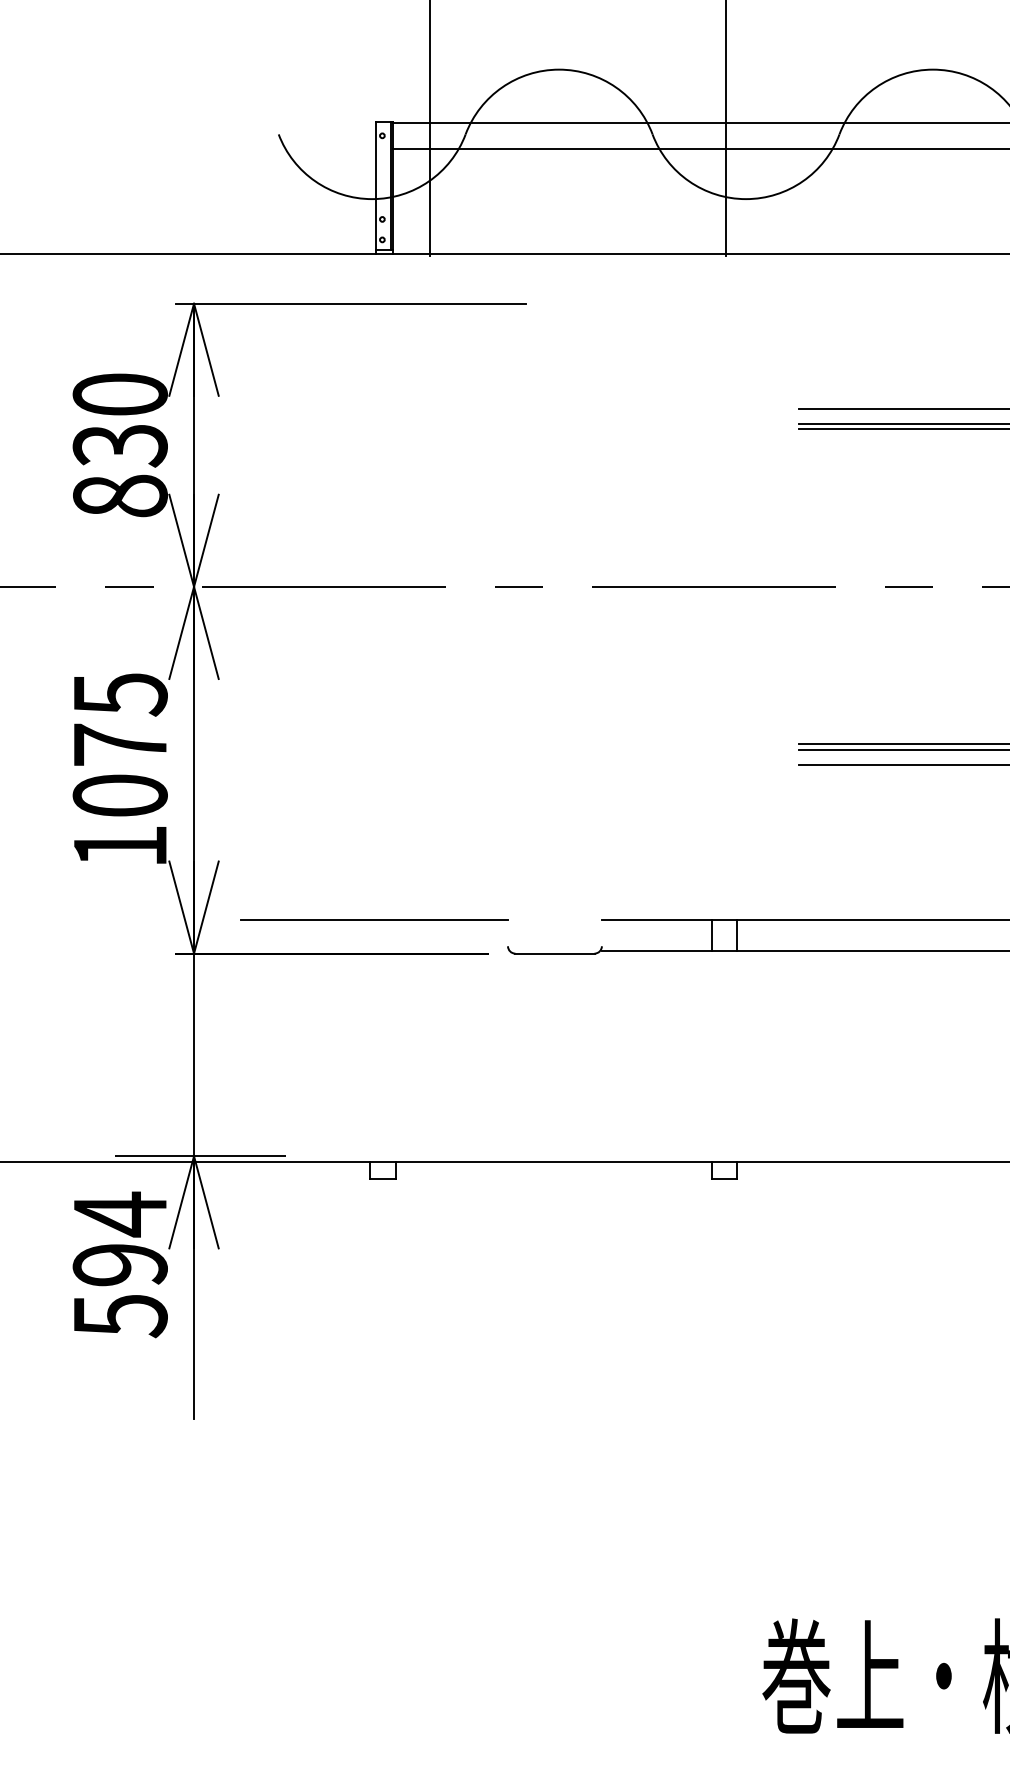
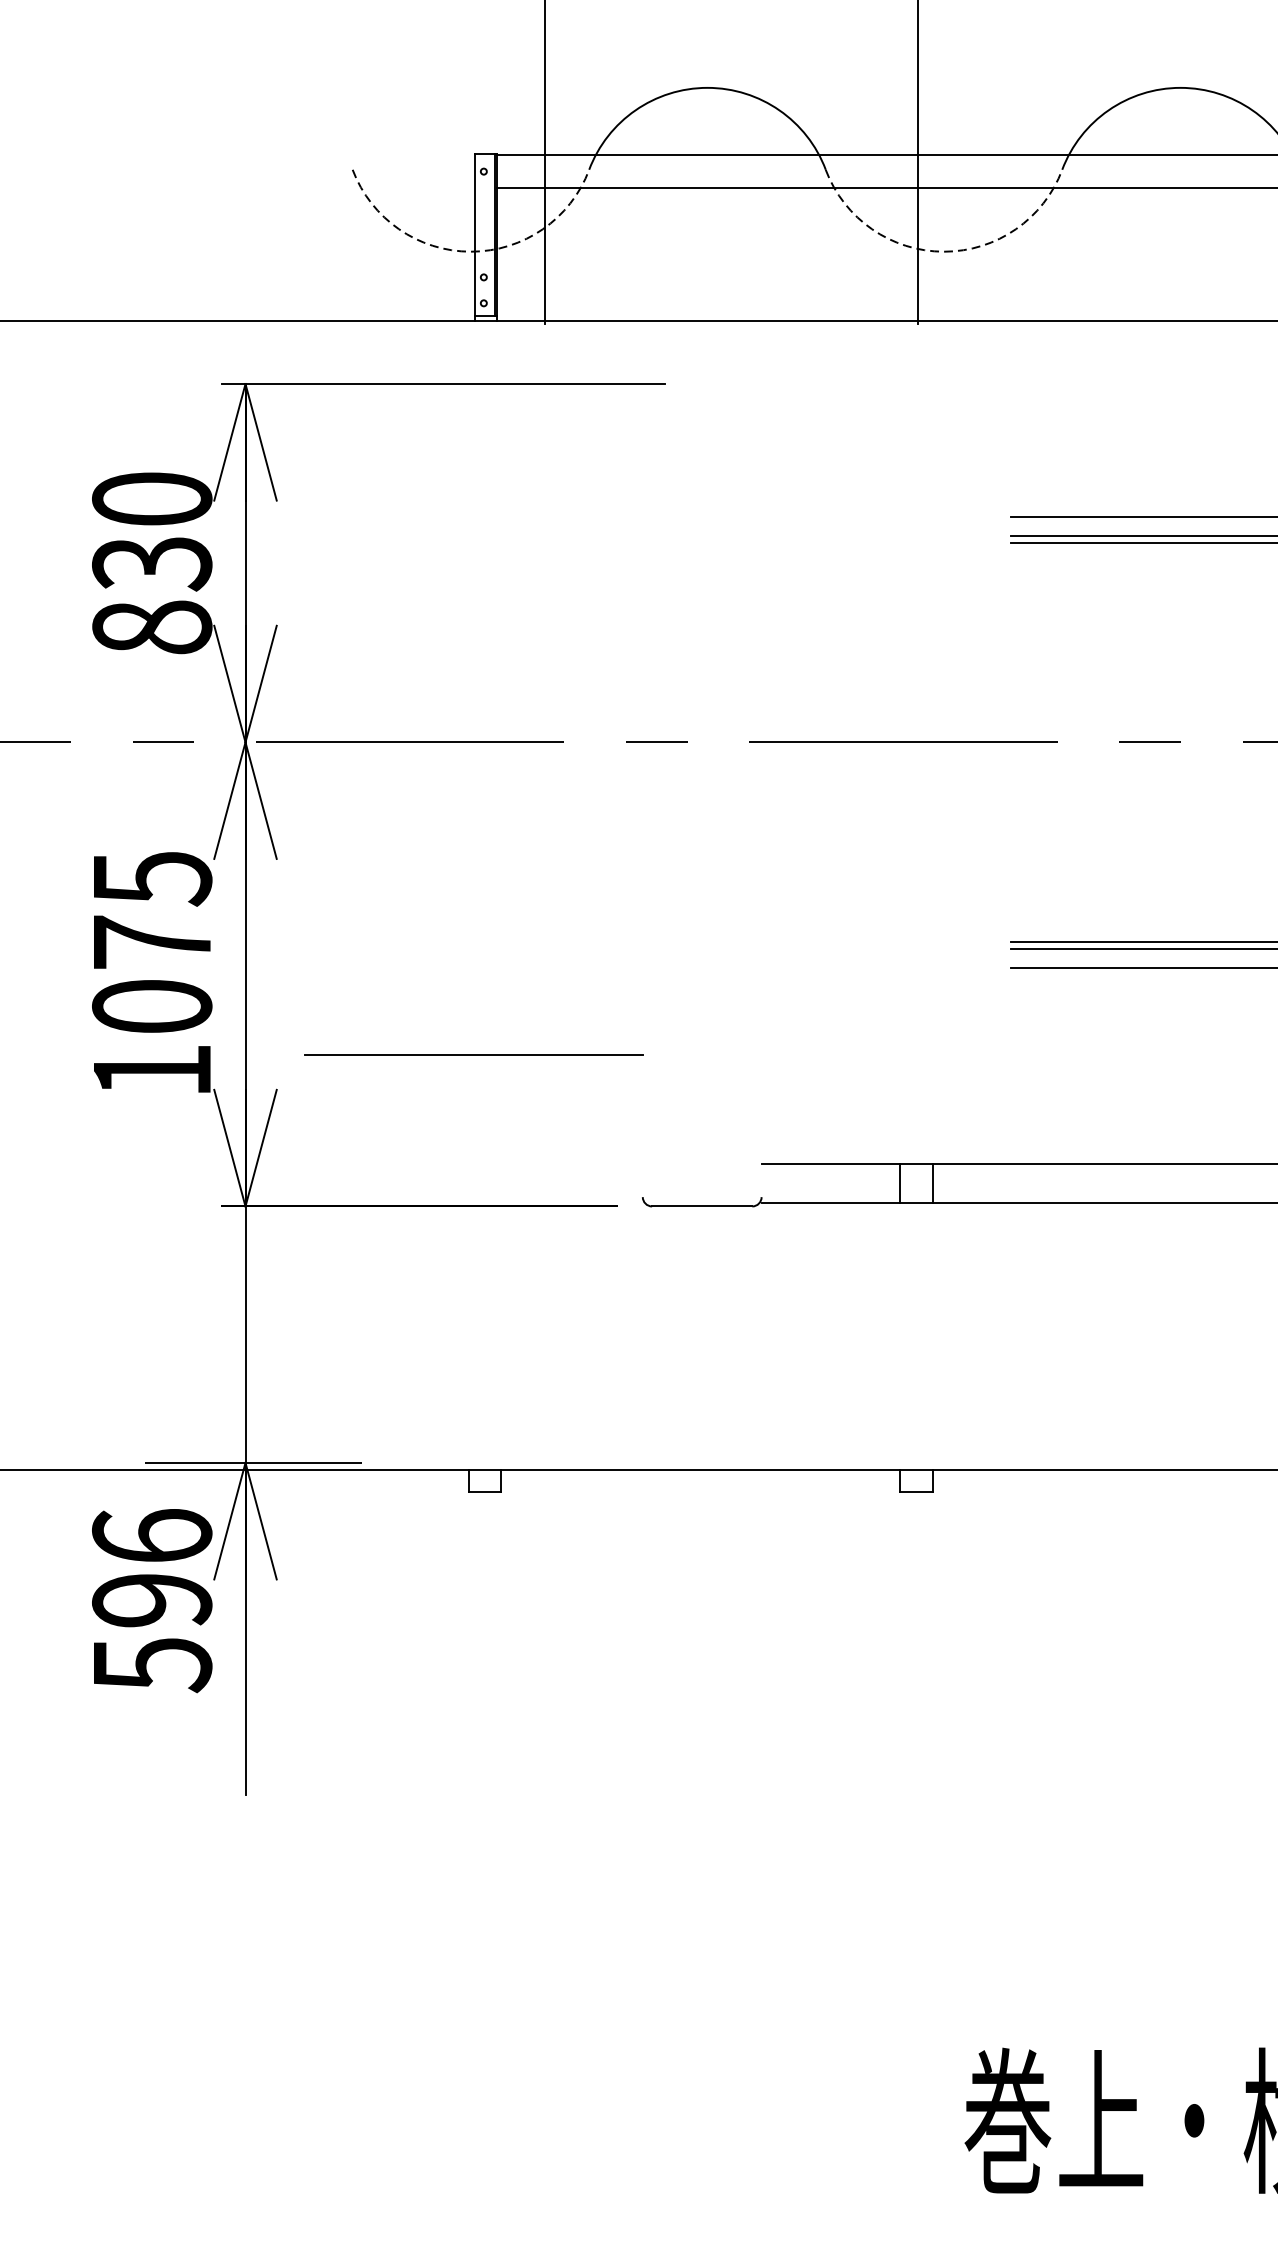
arc: (372, 199) -> (471, 252), solid -> dashed
arc: (746, 199) -> (944, 252), solid -> dashed
line: (374, 919) -> (473, 1054), moved
text: (119, 1214) -> (151, 1536), 594 -> 596

